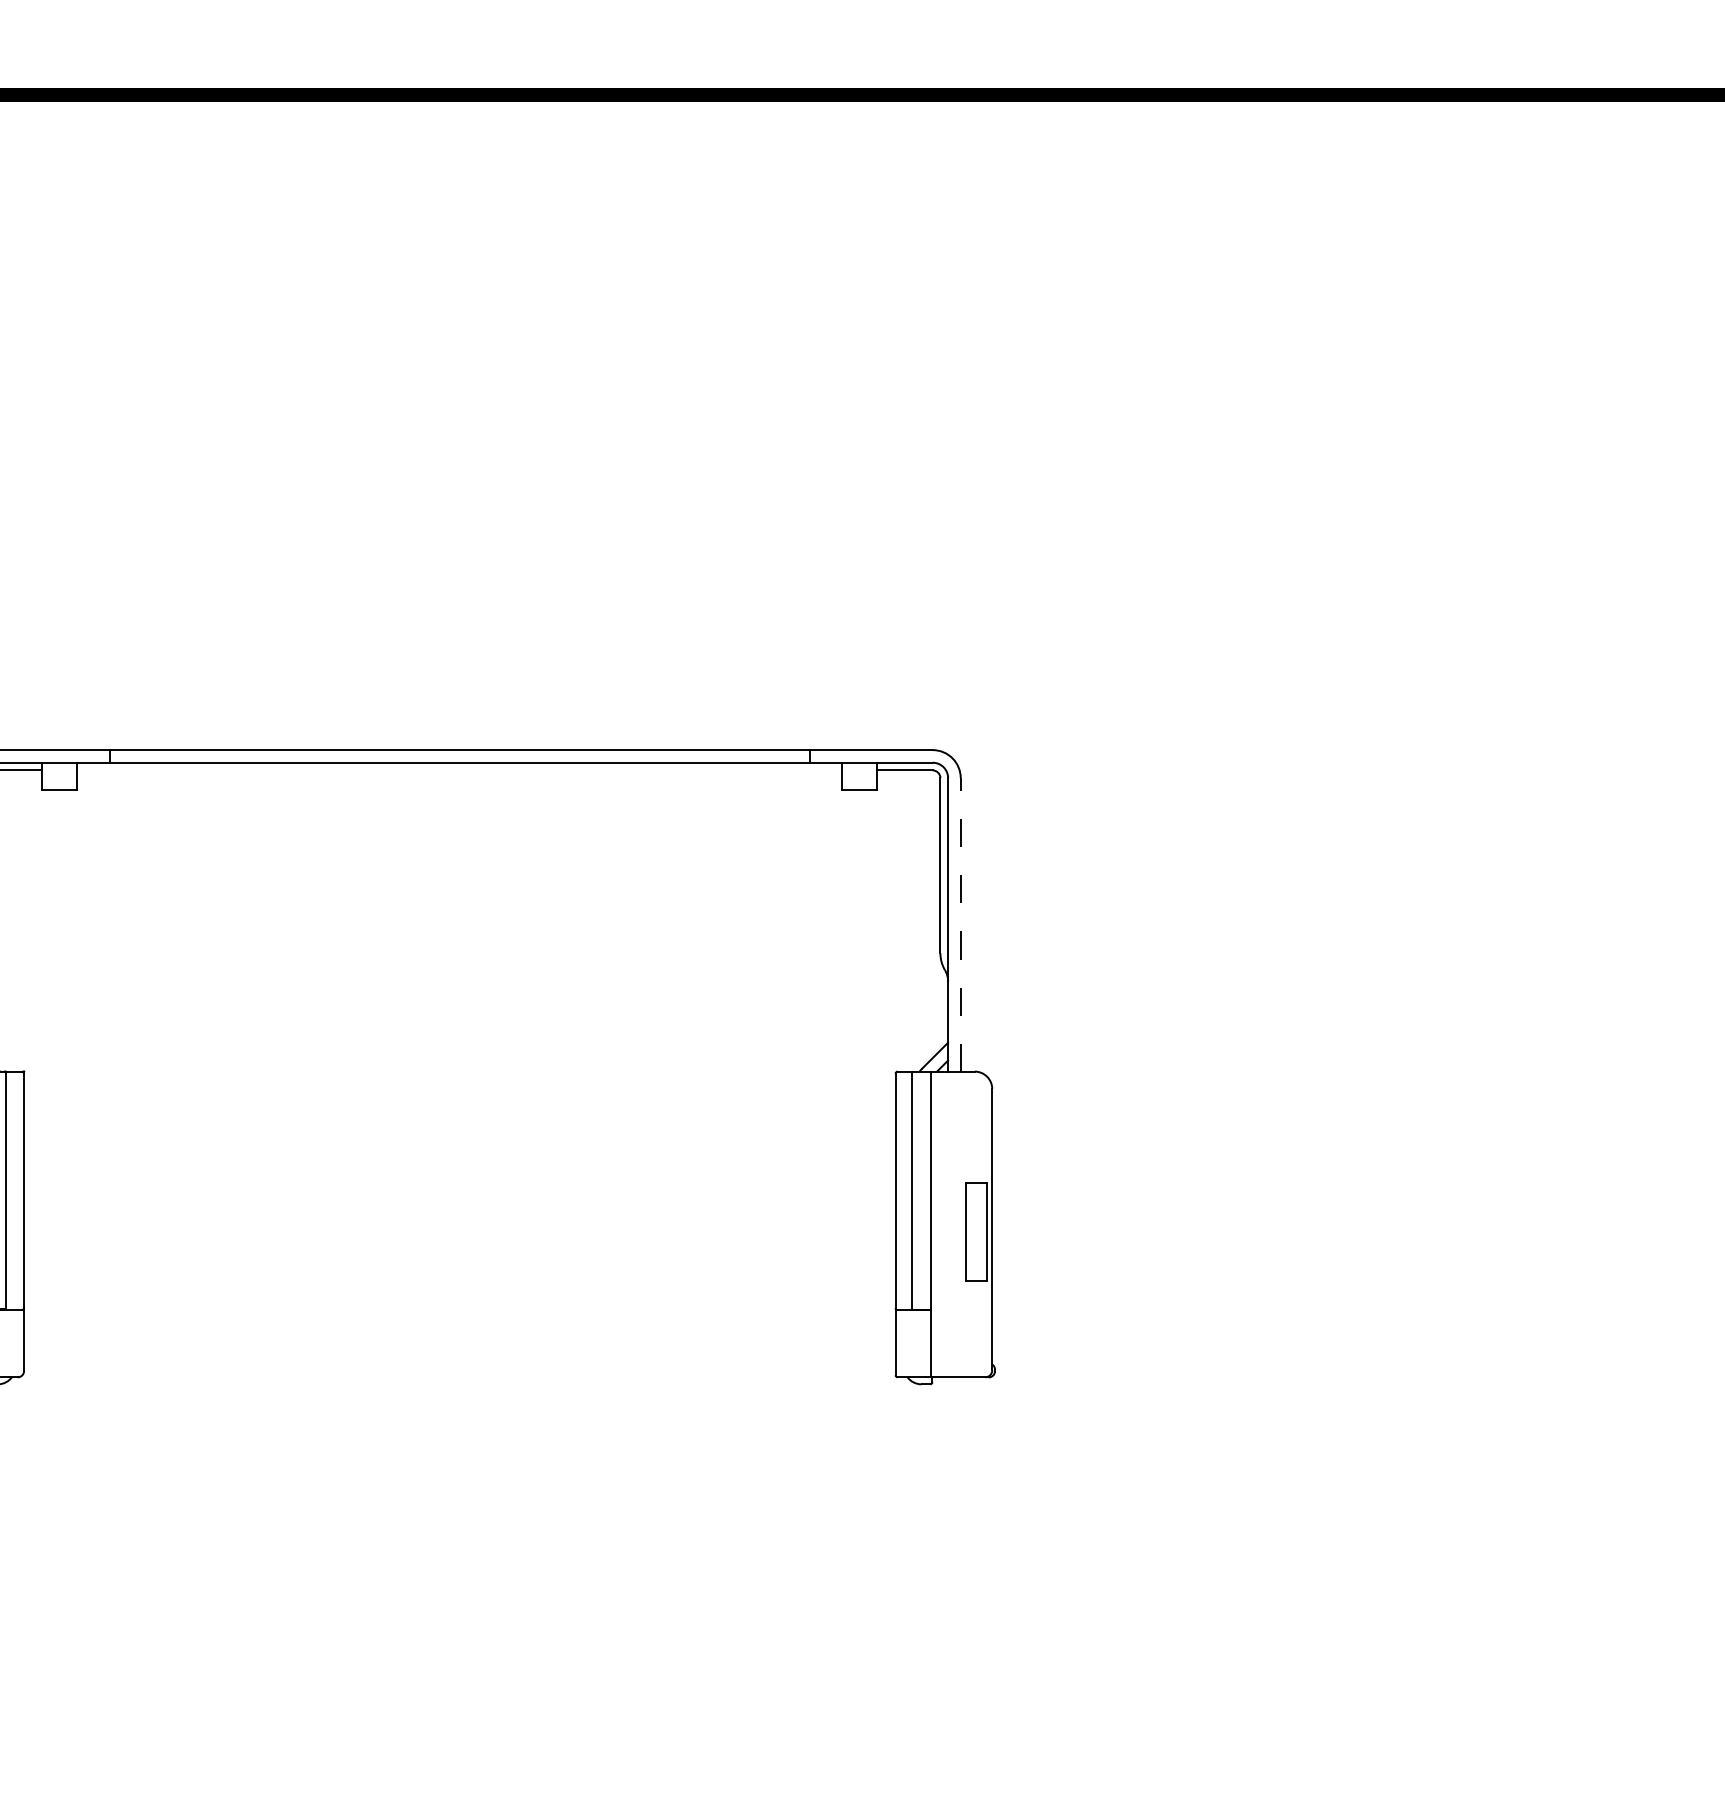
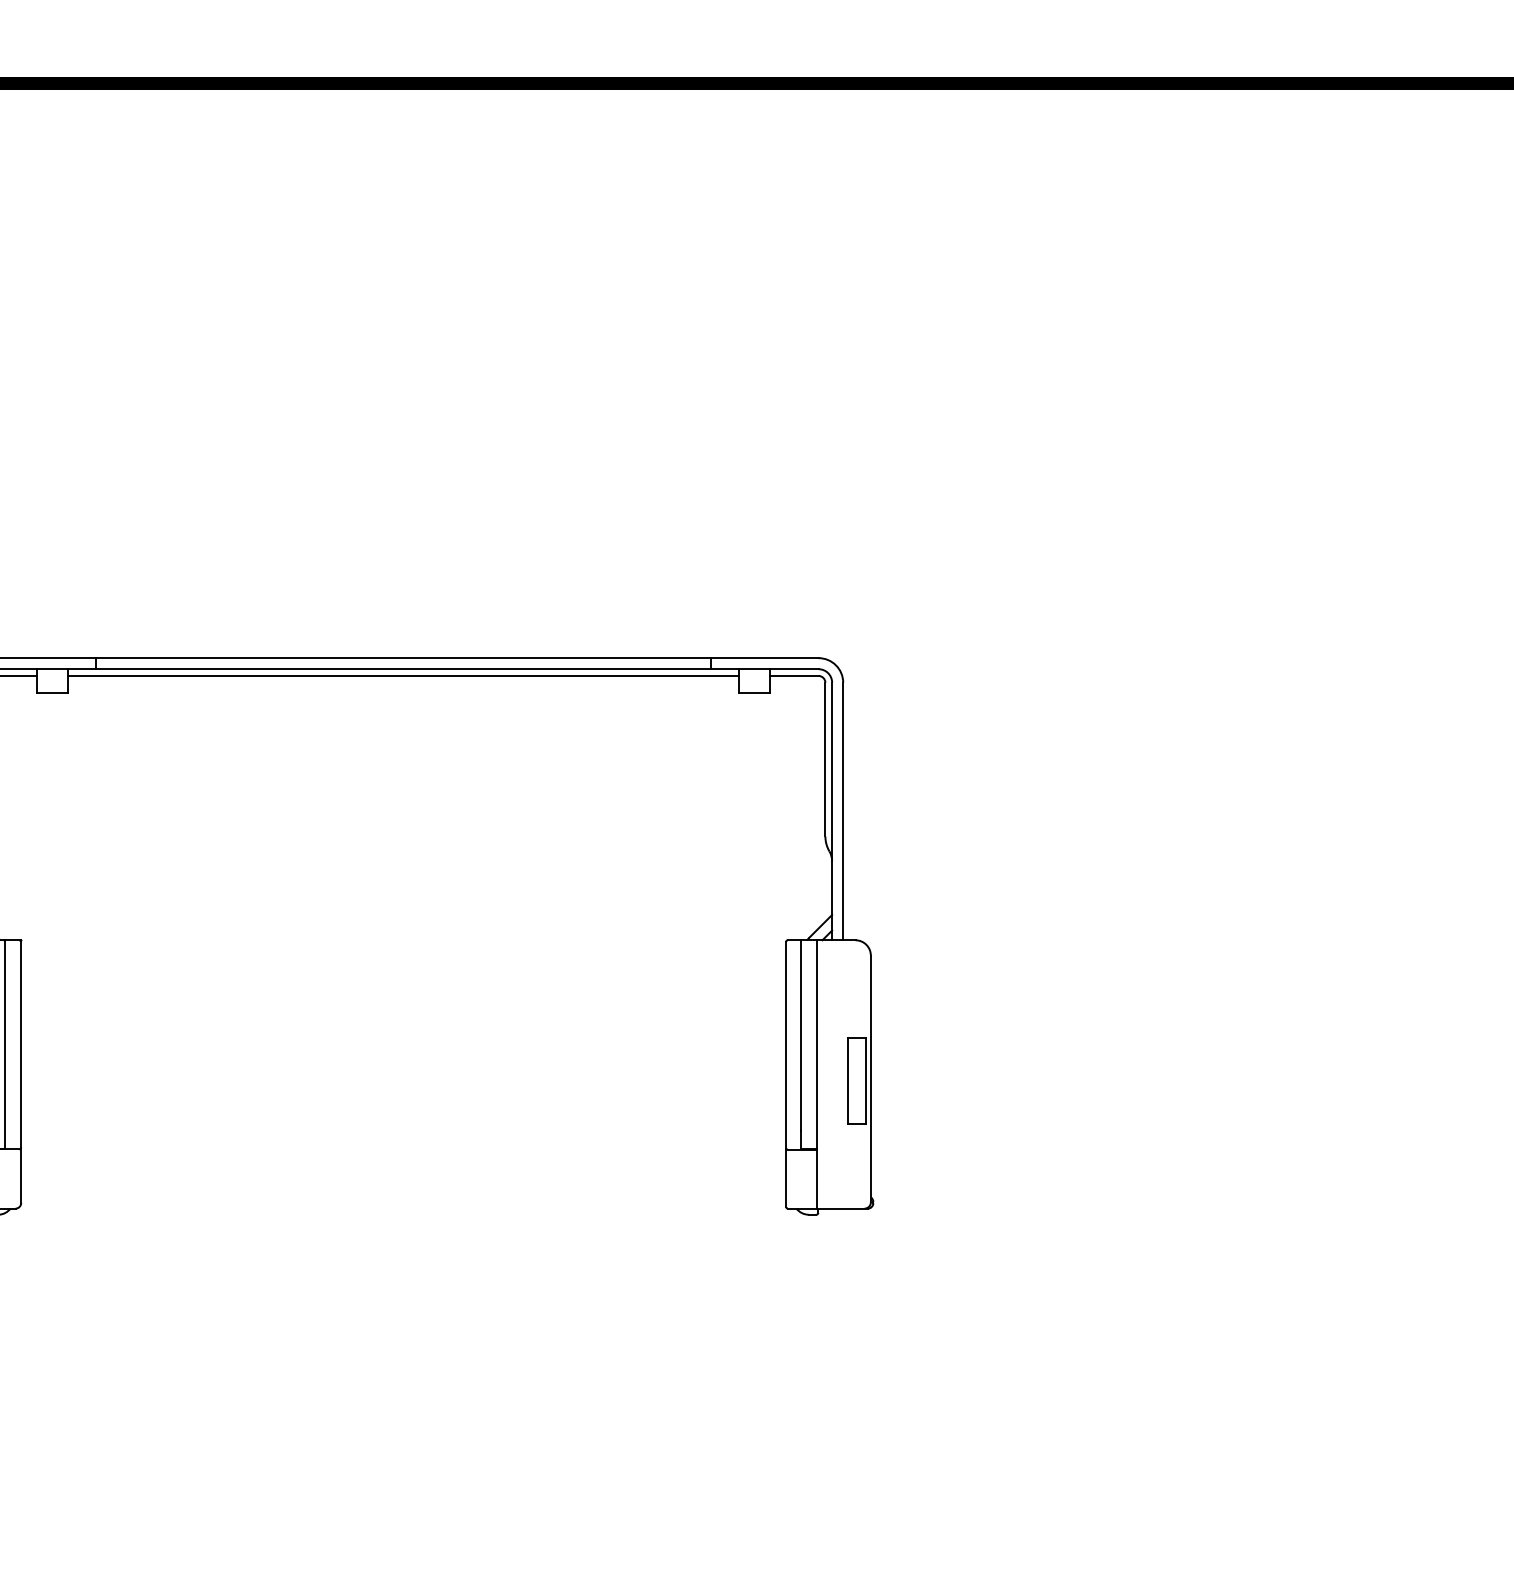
line: (459, 770) -> (403, 676), added
line: (960, 924) -> (843, 811), dashed -> solid

